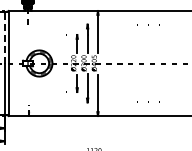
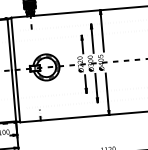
line: (4, 37) -> (9, 44), dashed -> solid

